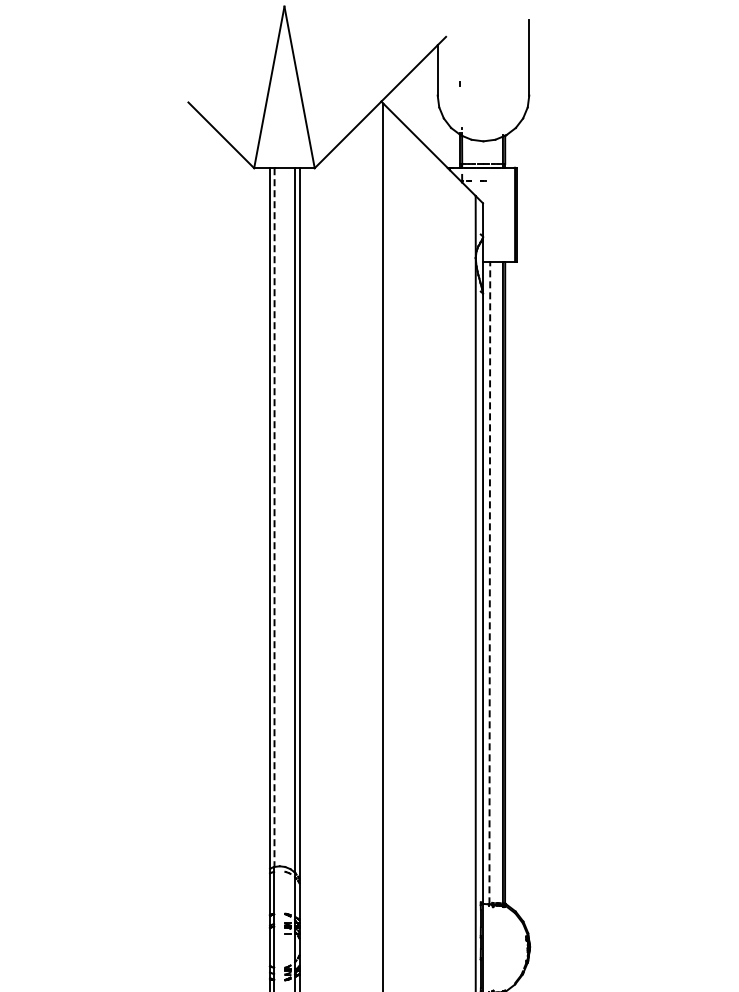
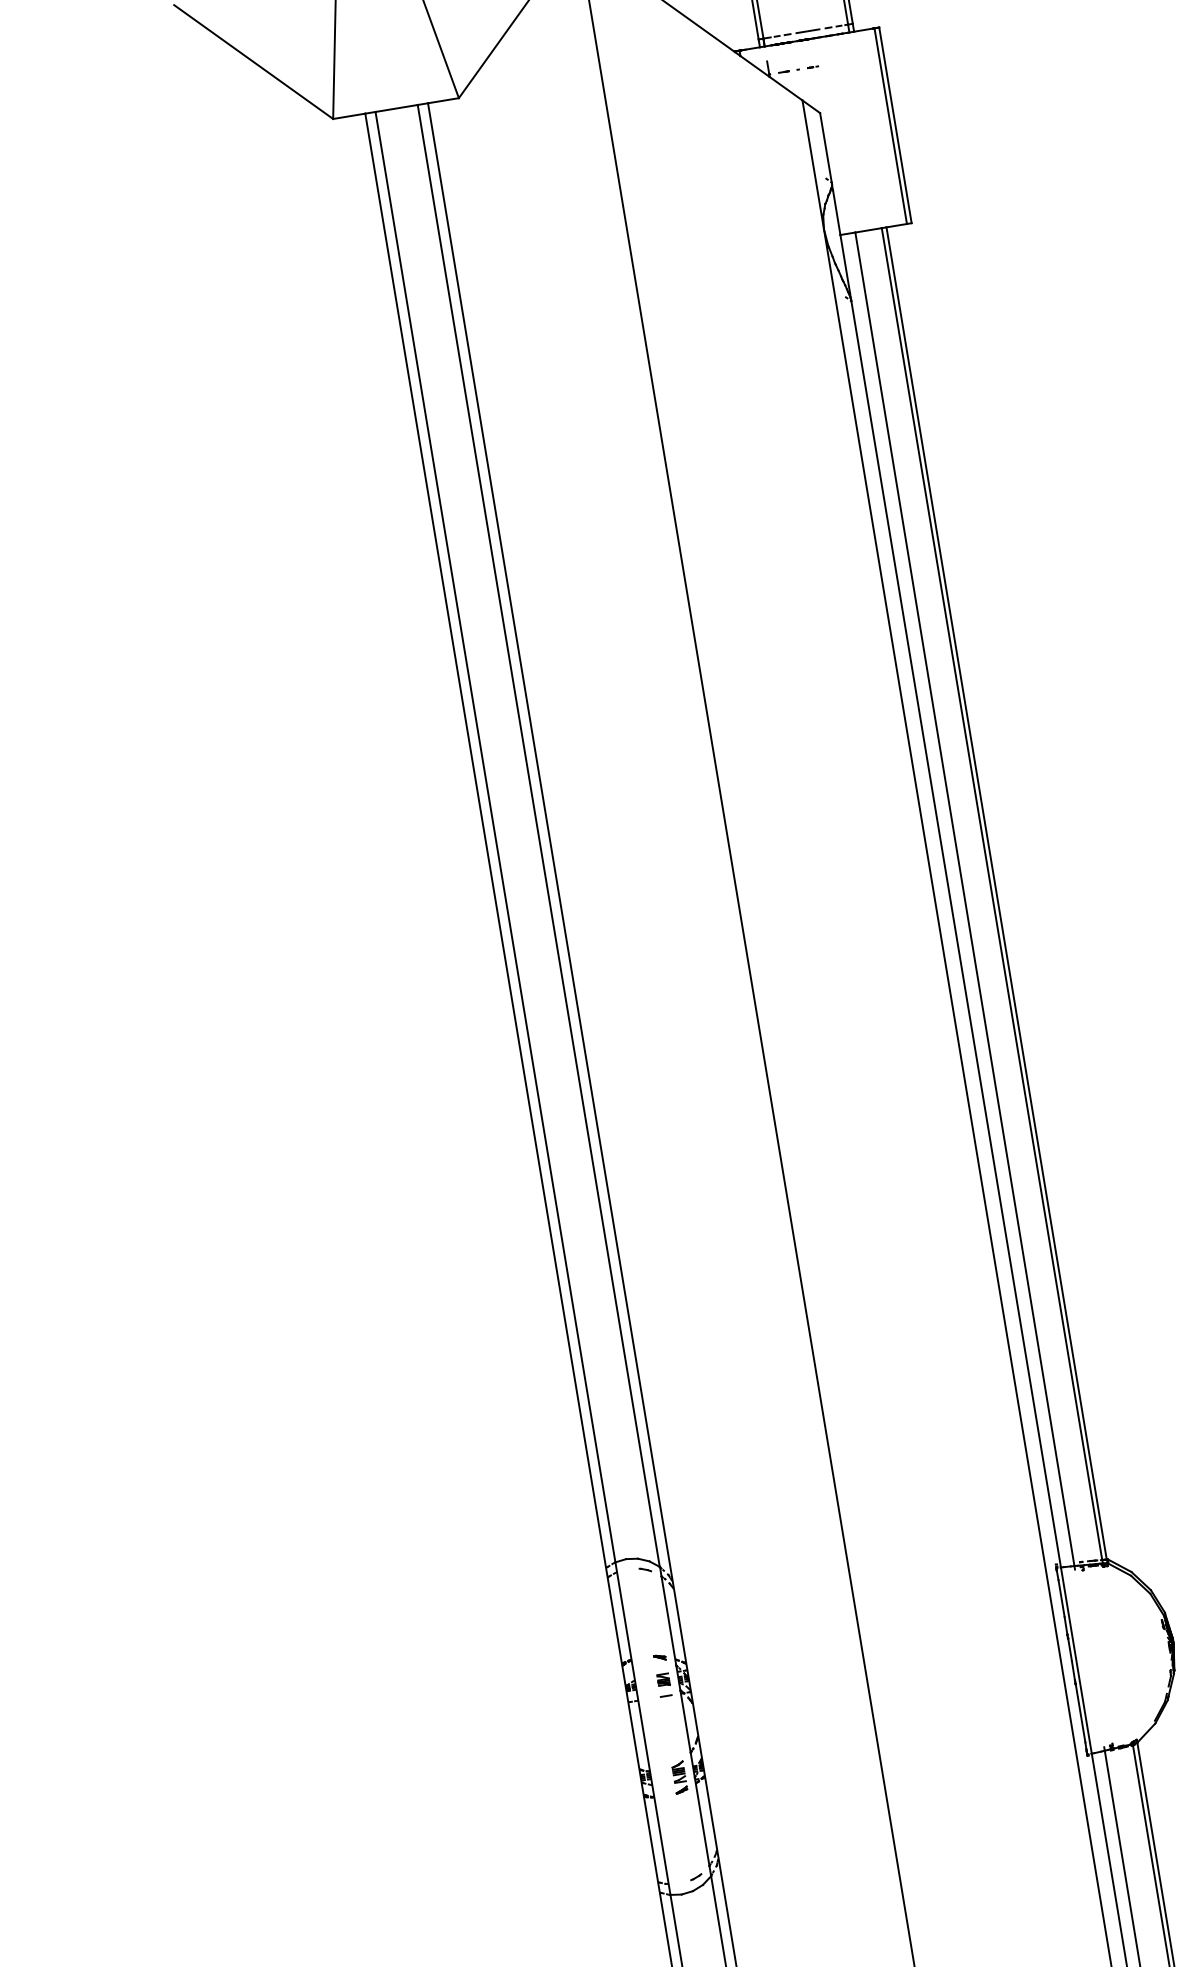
line: (274, 518) -> (495, 839), dashed -> solid
line: (489, 582) -> (963, 898), dashed -> solid

